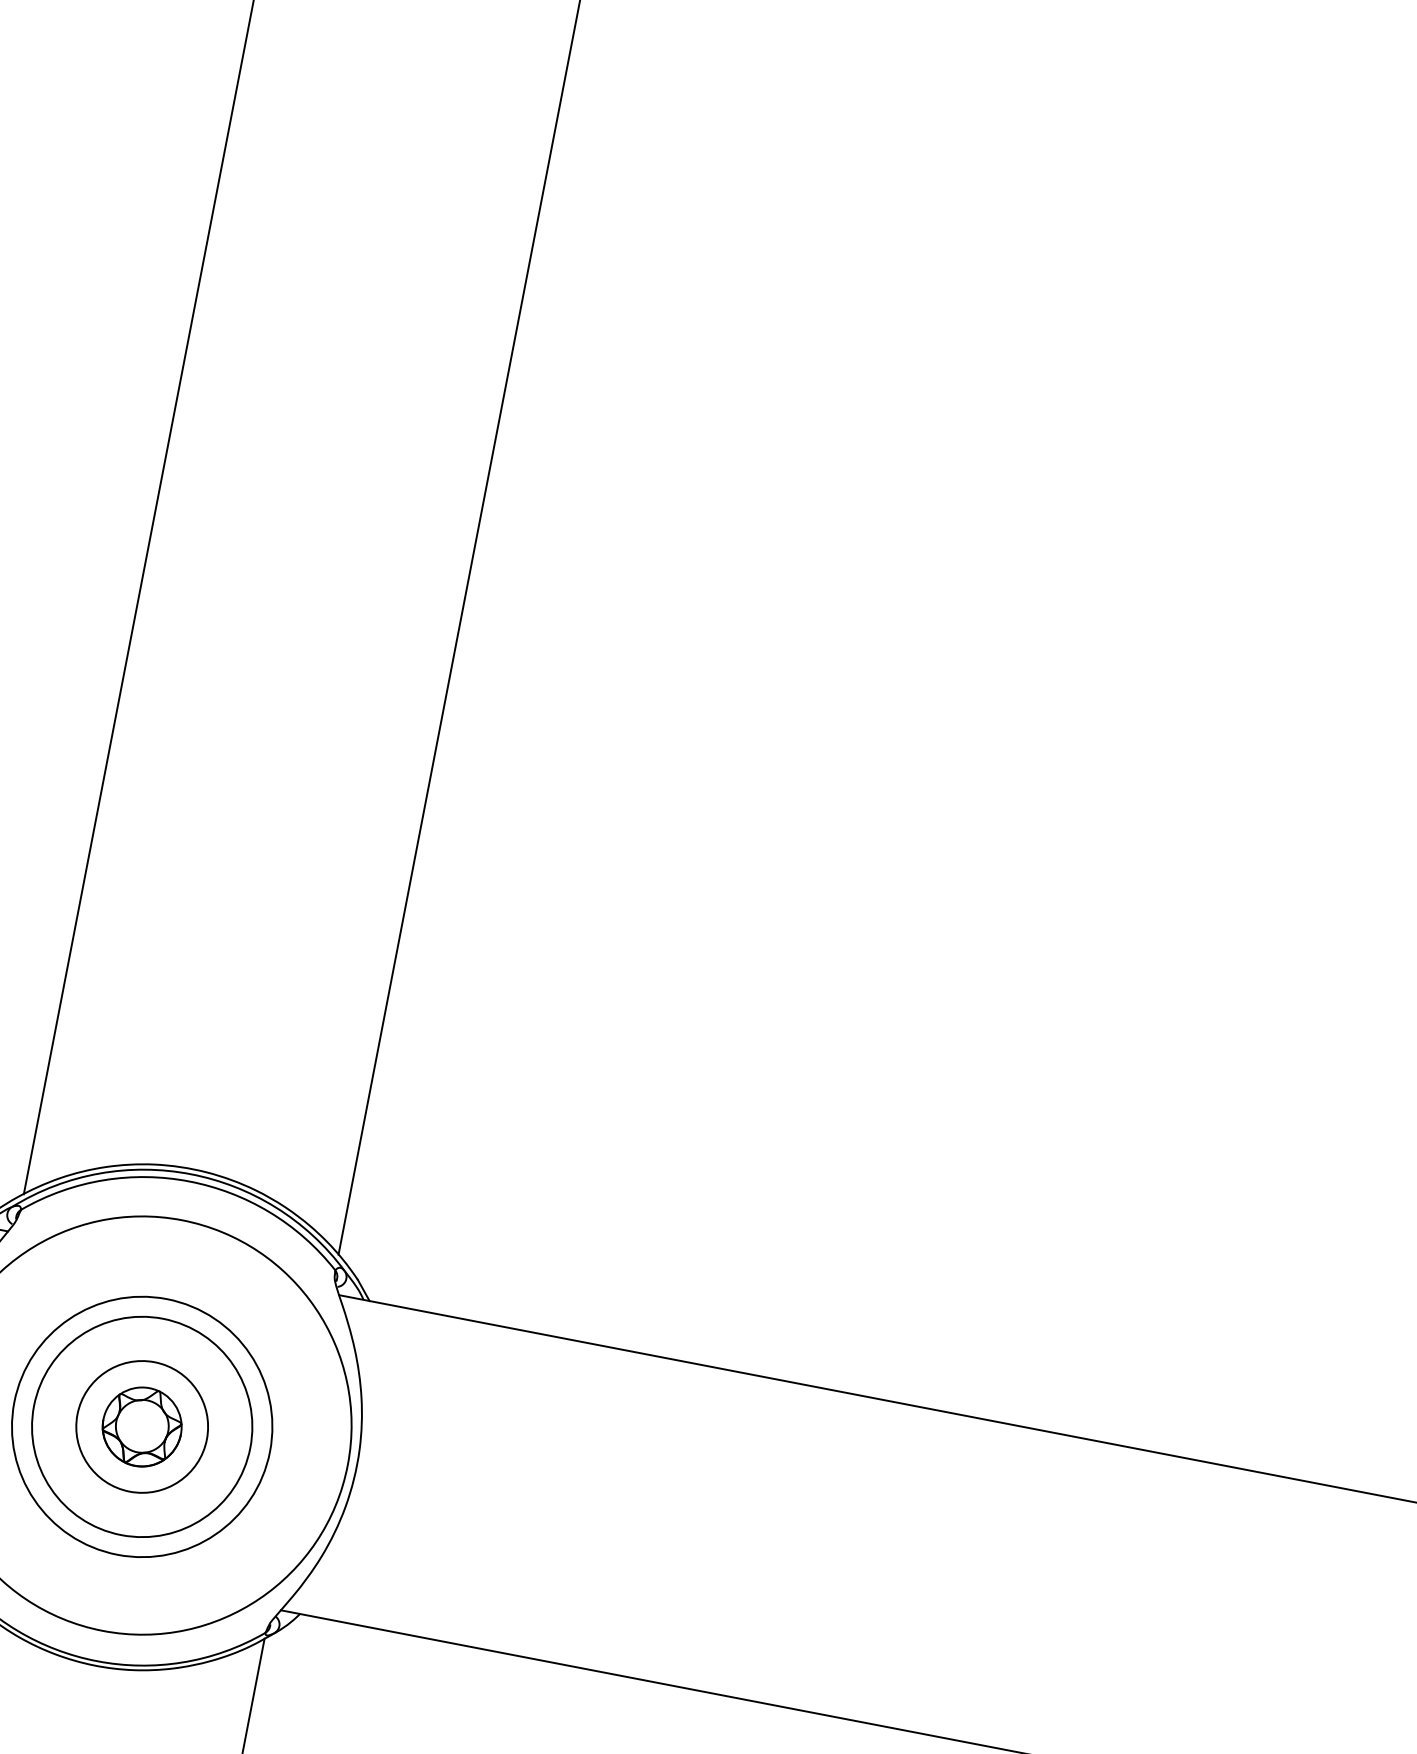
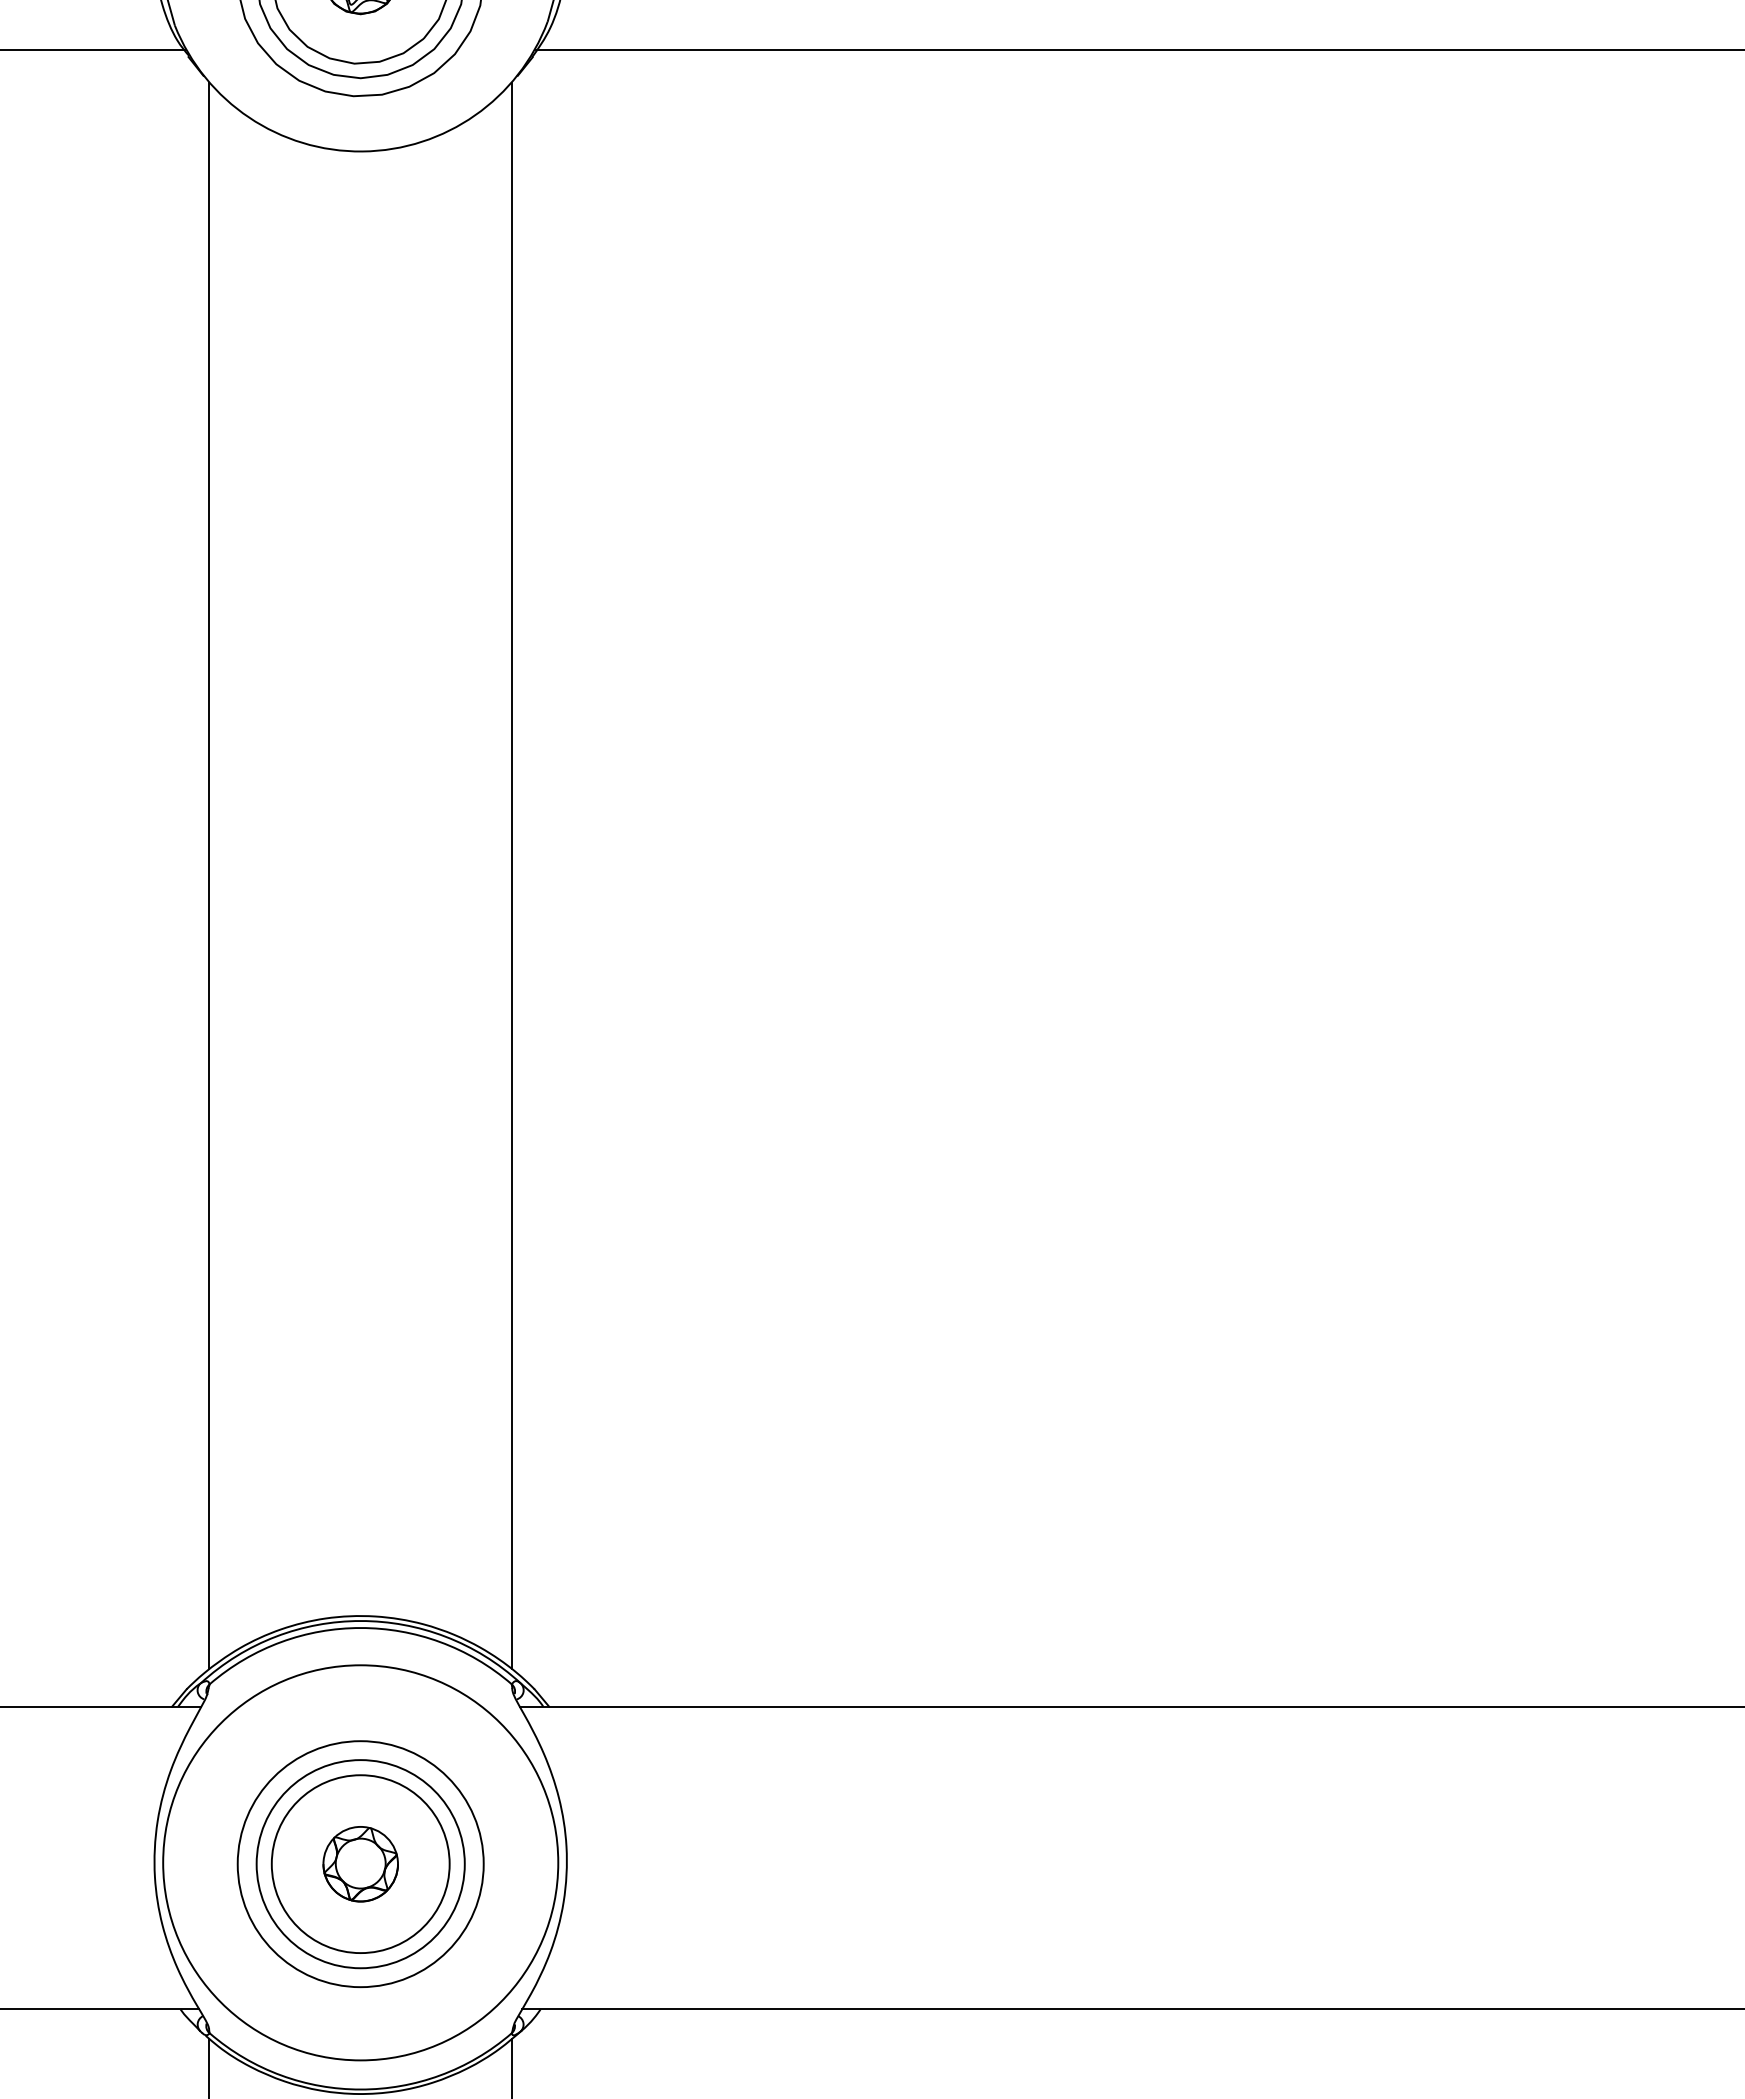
circle: (141, 1427) -> (360, 1864), size x1.43

